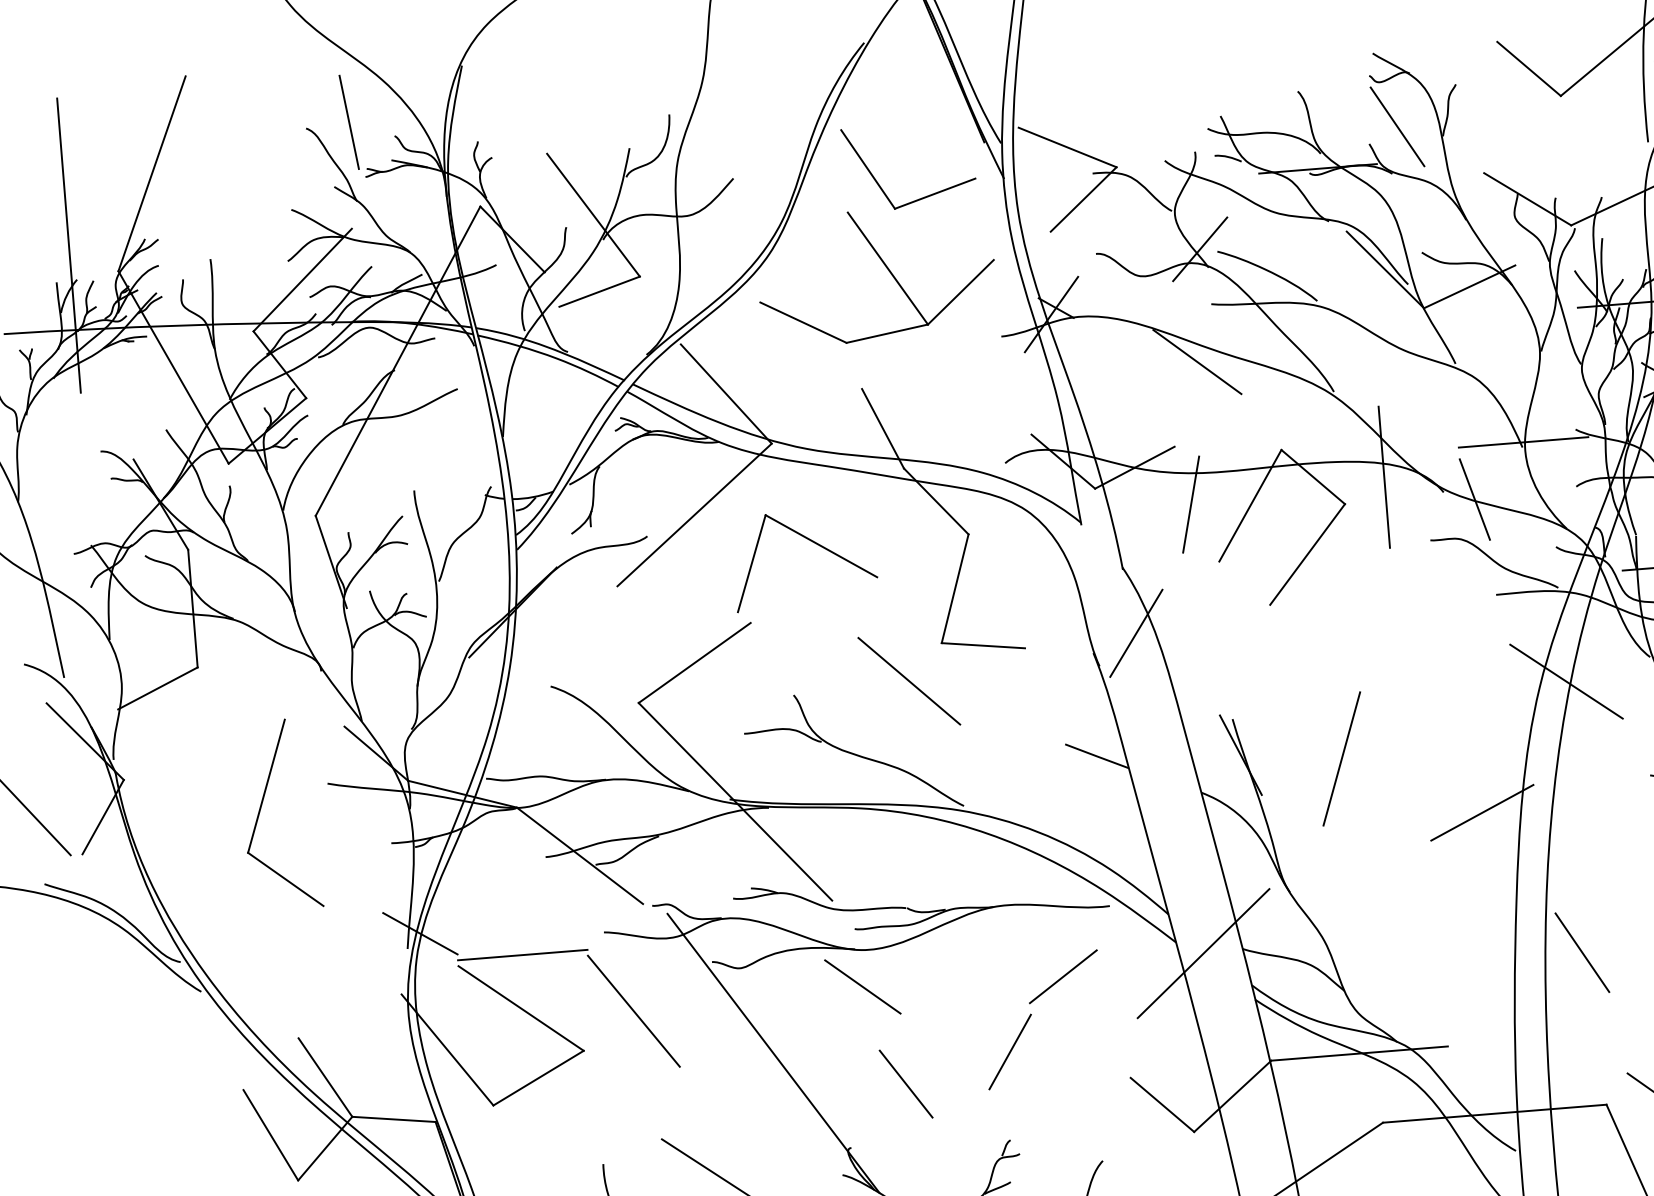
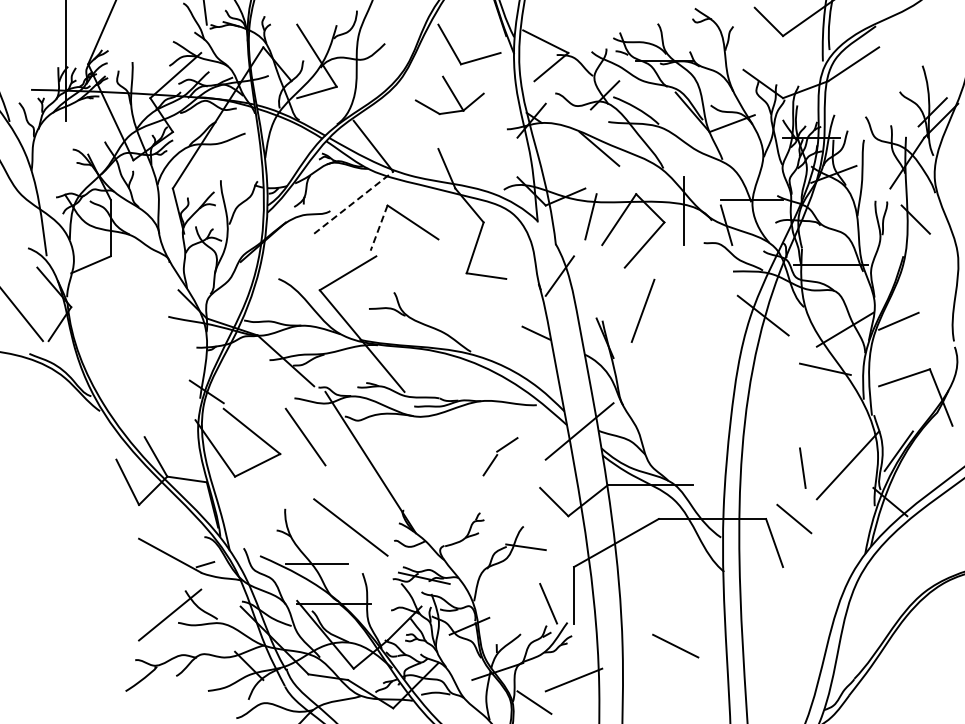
line: (1396, 126) -> (703, 44), removed
part: (876, 275) -> (449, 95), size x0.6
line: (696, 514) -> (354, 202), solid -> dashed
line: (750, 564) -> (378, 228), solid -> dashed
line: (908, 679) -> (449, 289), removed
line: (1340, 758) -> (642, 310), moved
part: (262, 809) -> (136, 326), removed
line: (1481, 811) -> (717, 374), removed
line: (1582, 952) -> (760, 445), removed
line: (522, 956) -> (254, 406), removed
line: (862, 987) -> (415, 434), removed
part: (1042, 1019) -> (500, 456), size x0.6
line: (905, 1084) -> (432, 482), removed

